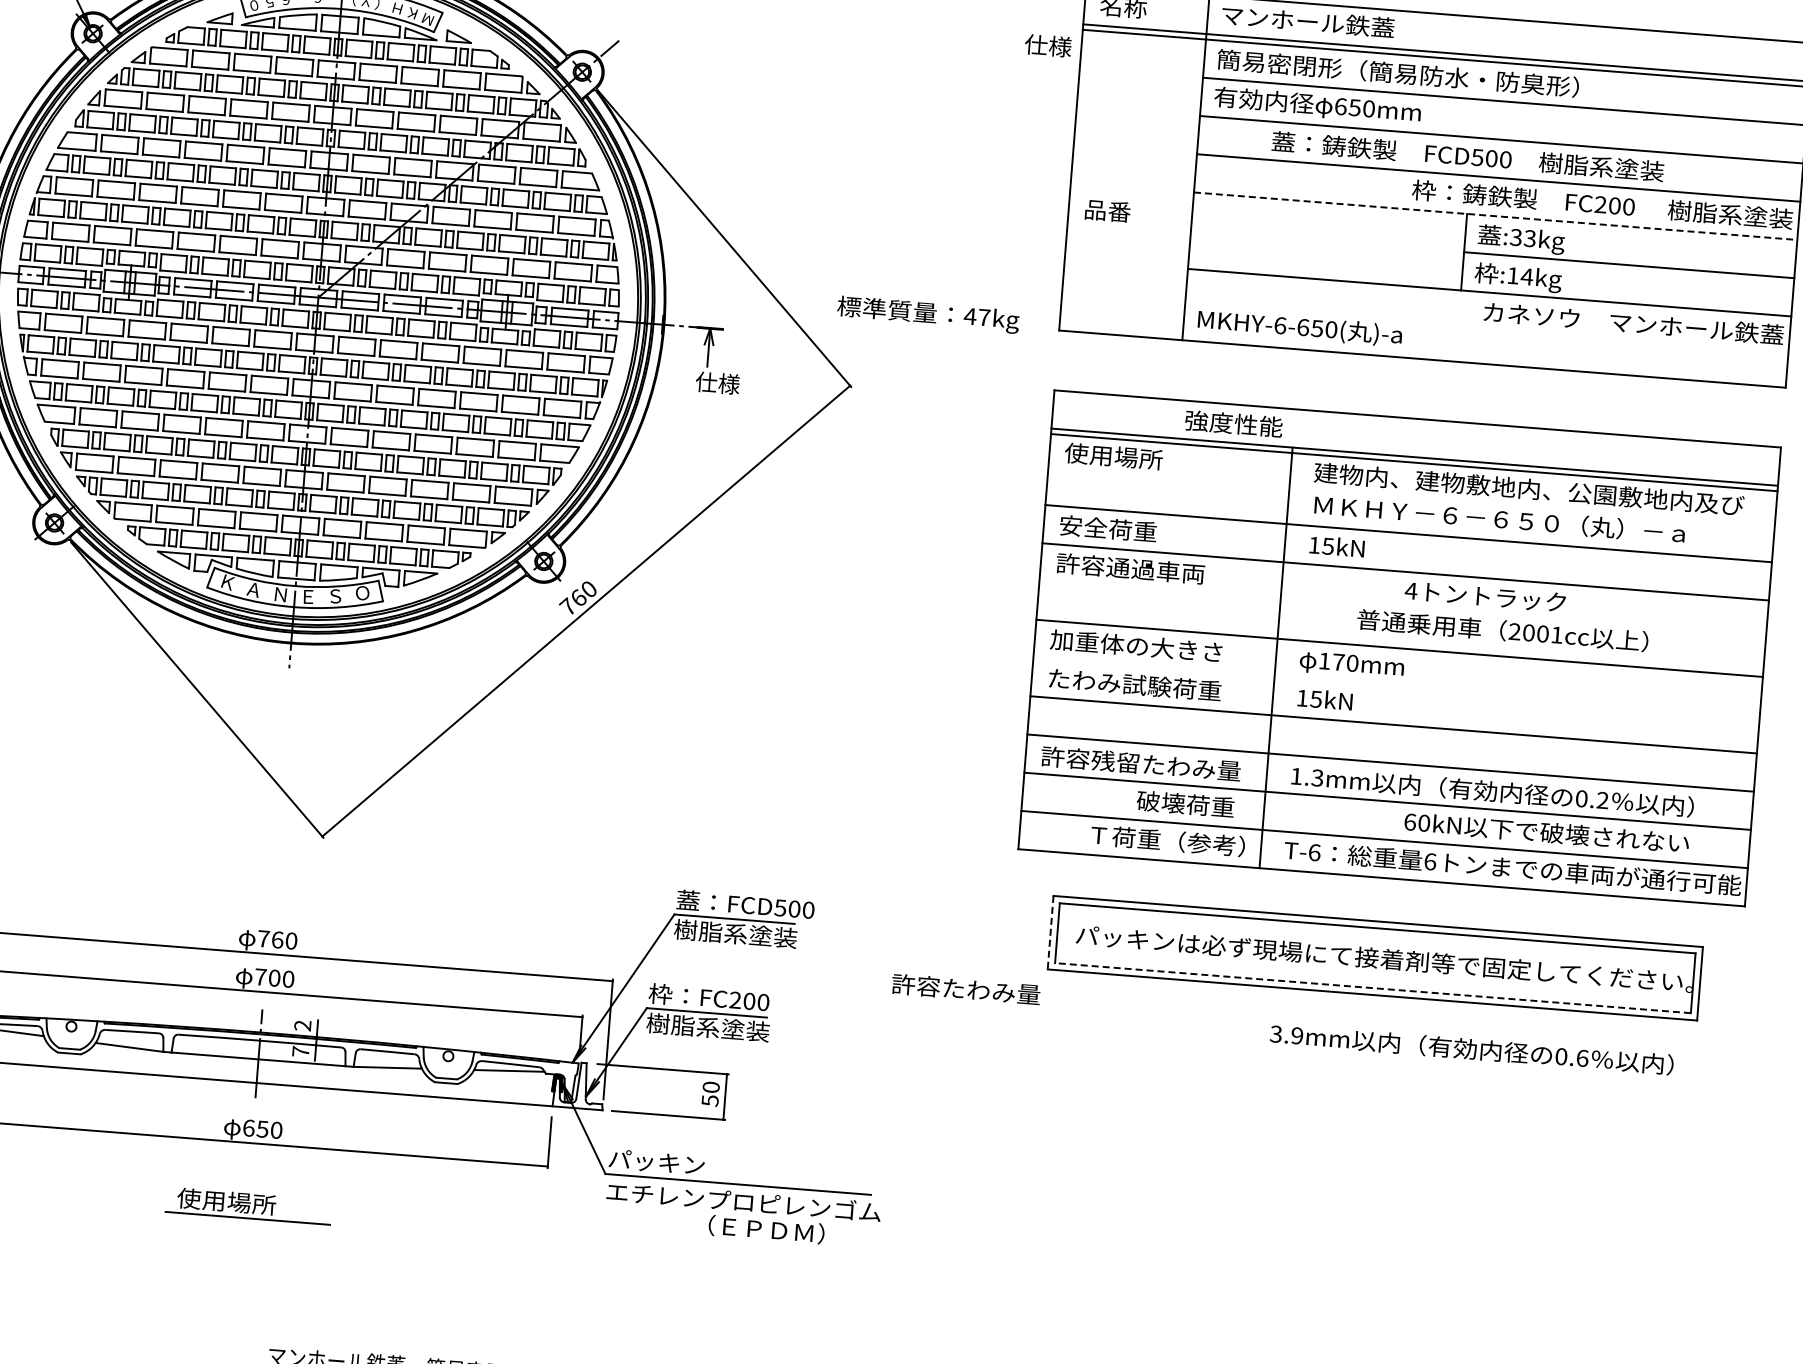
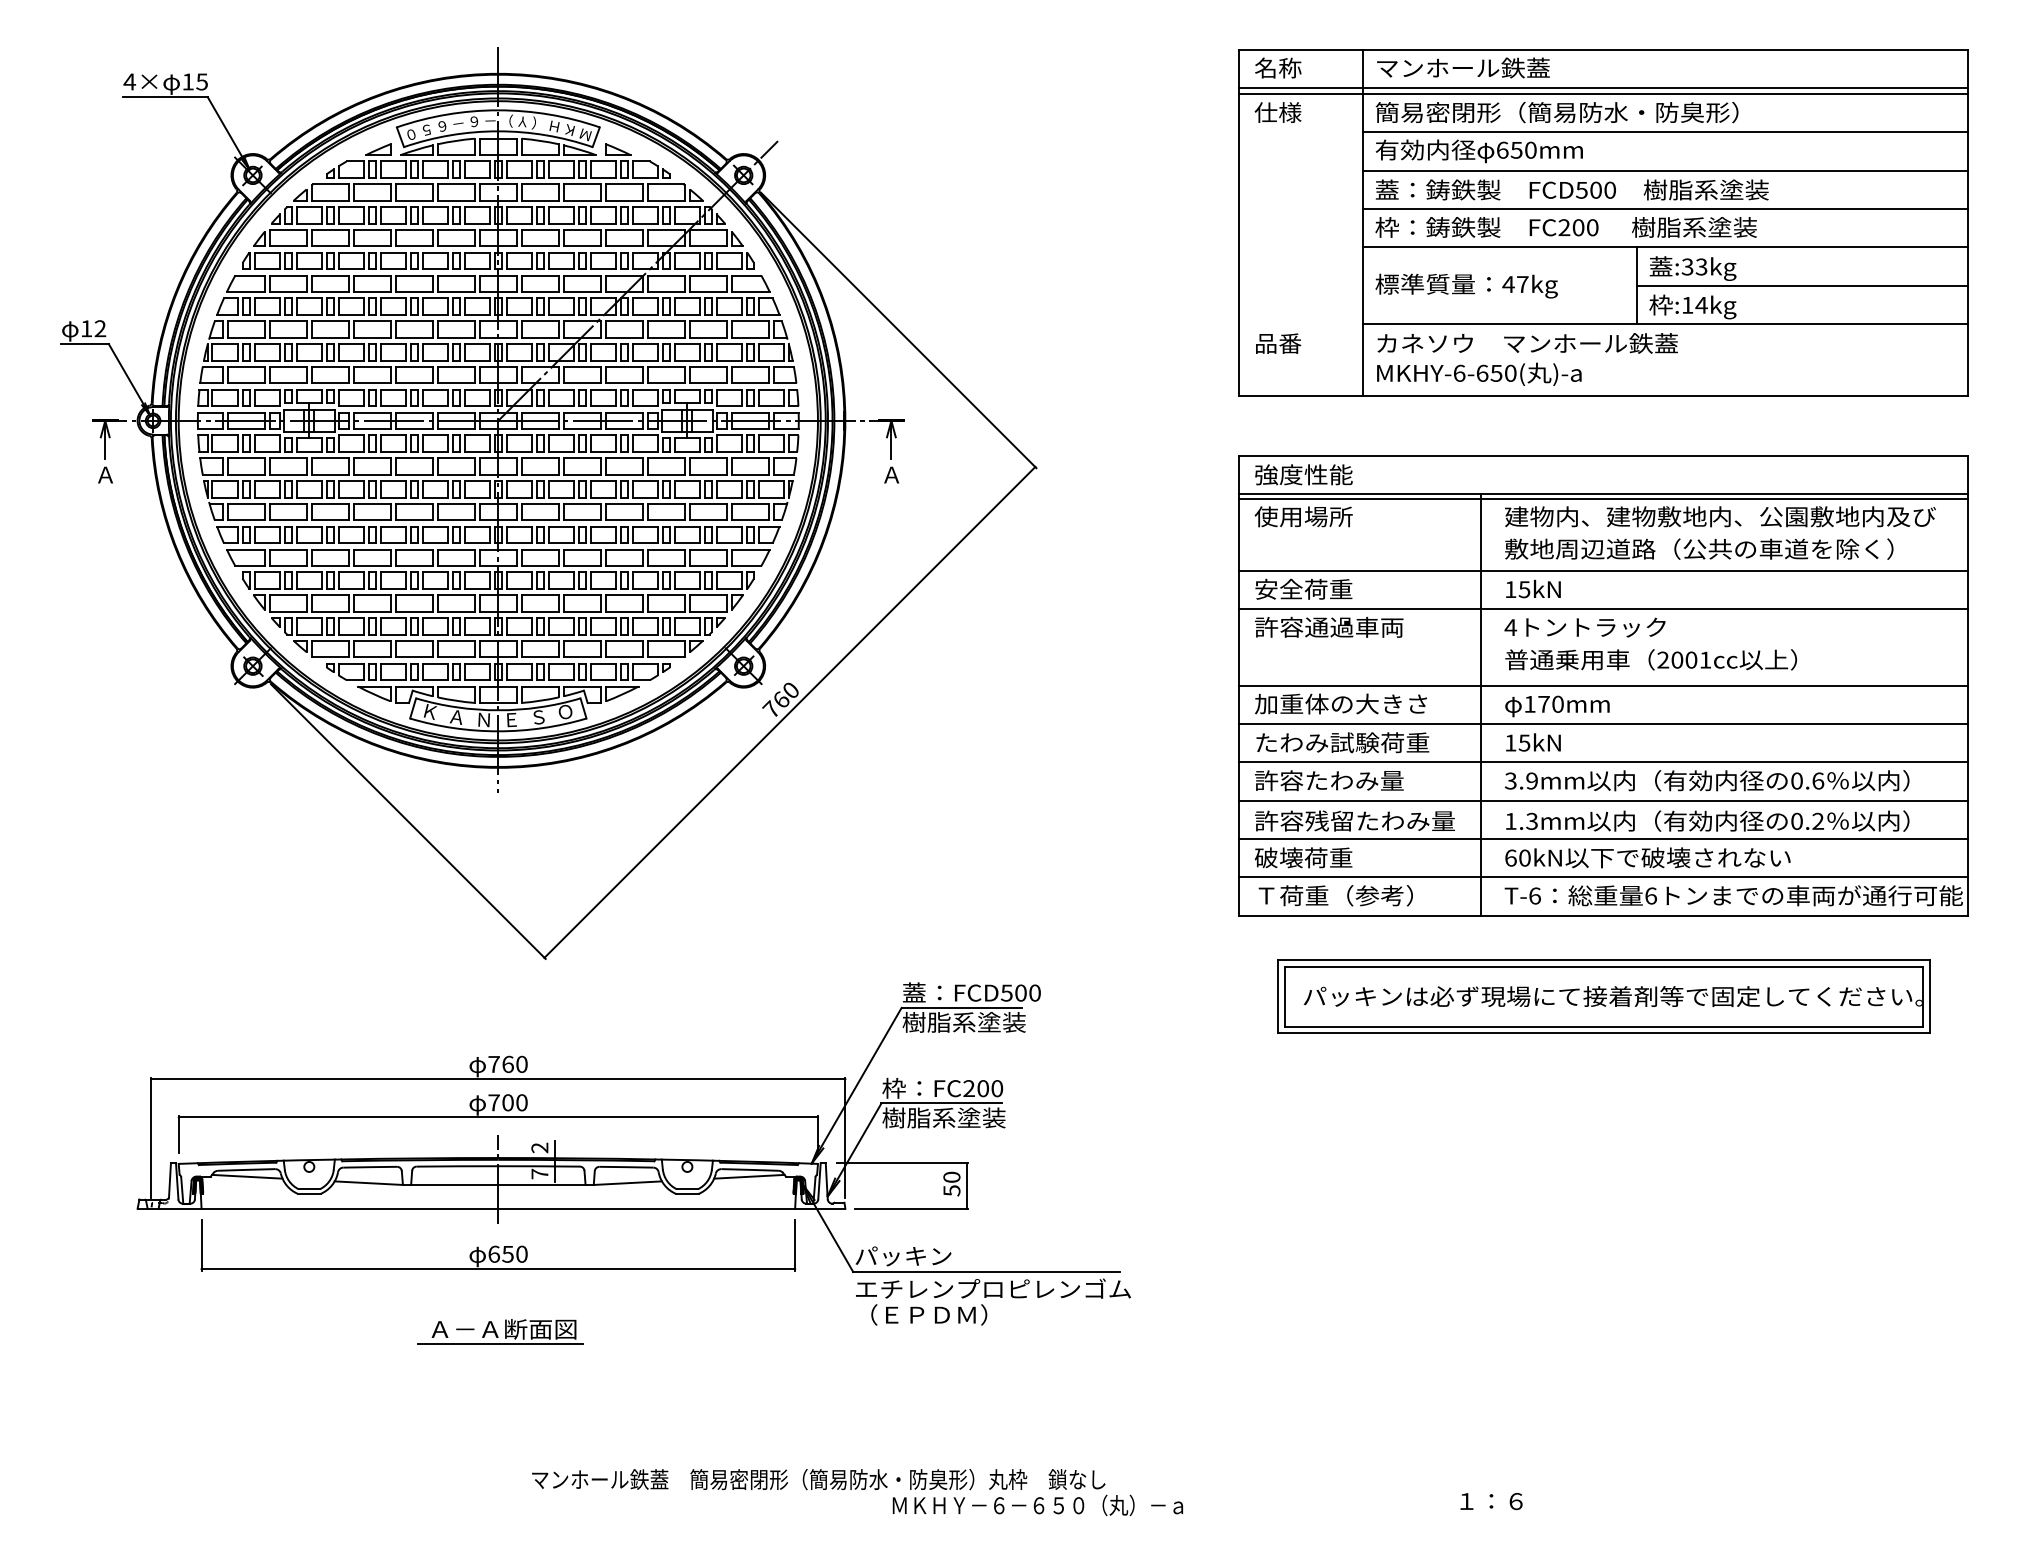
text: (1047, 45) -> (1277, 112), moved
text: (1467, 155) -> (1571, 189), moved
text: (1601, 204) -> (1565, 227), moved
text: (1107, 210) -> (1278, 343), moved
line: (1495, 216) -> (1665, 247), dashed -> solid
text: (928, 314) -> (1466, 285), moved
text: (1633, 323) -> (1527, 343), moved
text: (717, 382) -> (902, 474), 仕様 -> Ａ
text: (1233, 423) -> (1303, 474), moved
text: (1505, 519) -> (1699, 548), ＭＫＨＹ－６－６５０（丸）－ａ -> 敷地周辺道路（公共の車道を除く）
text: (1484, 596) -> (1584, 627), moved
text: (1502, 630) -> (1650, 659), moved
line: (1396, 687) -> (1603, 724), added
text: (1185, 803) -> (1303, 857), moved
text: (1546, 832) -> (1647, 857), moved
text: (1167, 840) -> (1335, 895), moved
line: (1051, 932) -> (1278, 996), dashed -> solid
line: (1372, 988) -> (1603, 1026), dashed -> solid
text: (966, 989) -> (1329, 780), moved
text: (1472, 1049) -> (1707, 780), moved
text: (251, 1202) -> (502, 1328), 使用場所 -> Ａ－Ａ断面図
text: (766, 1229) -> (929, 1314), moved

